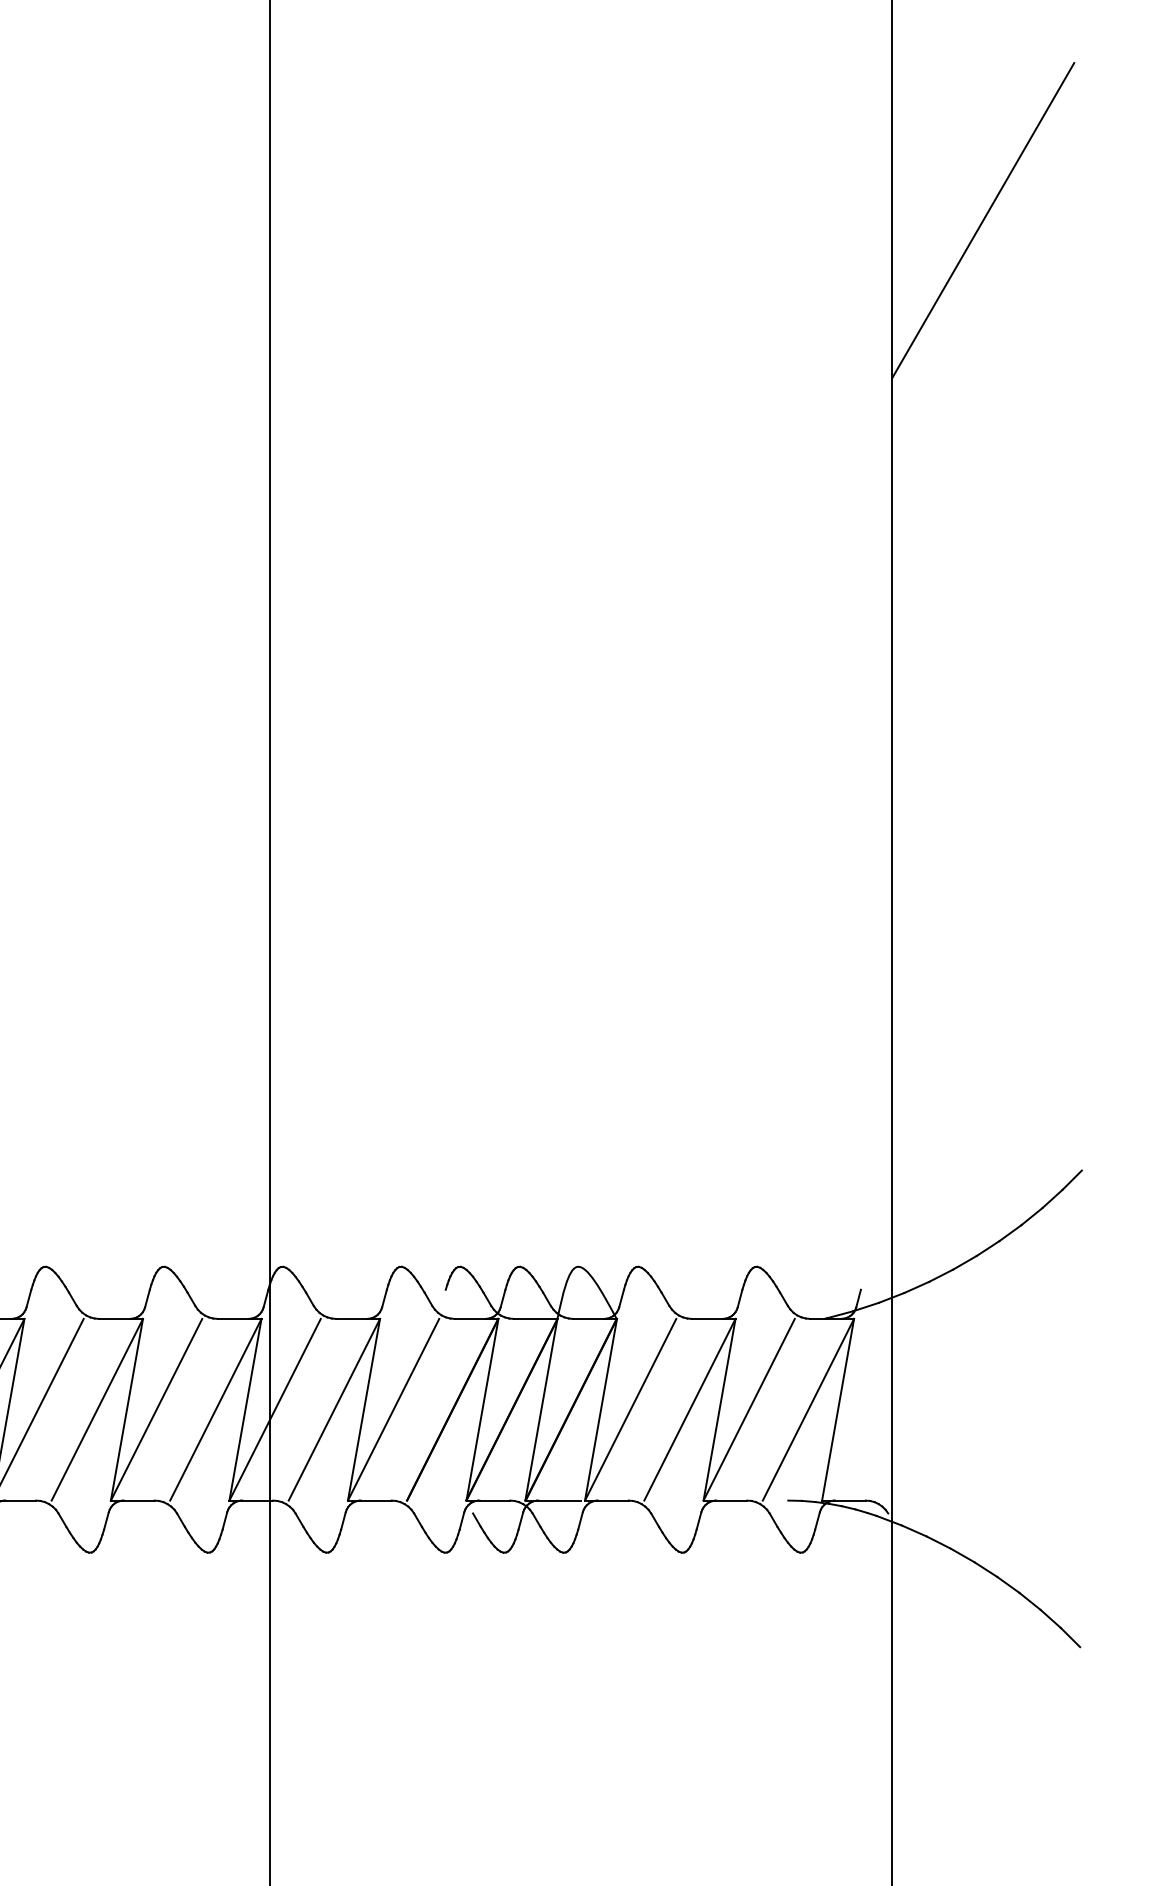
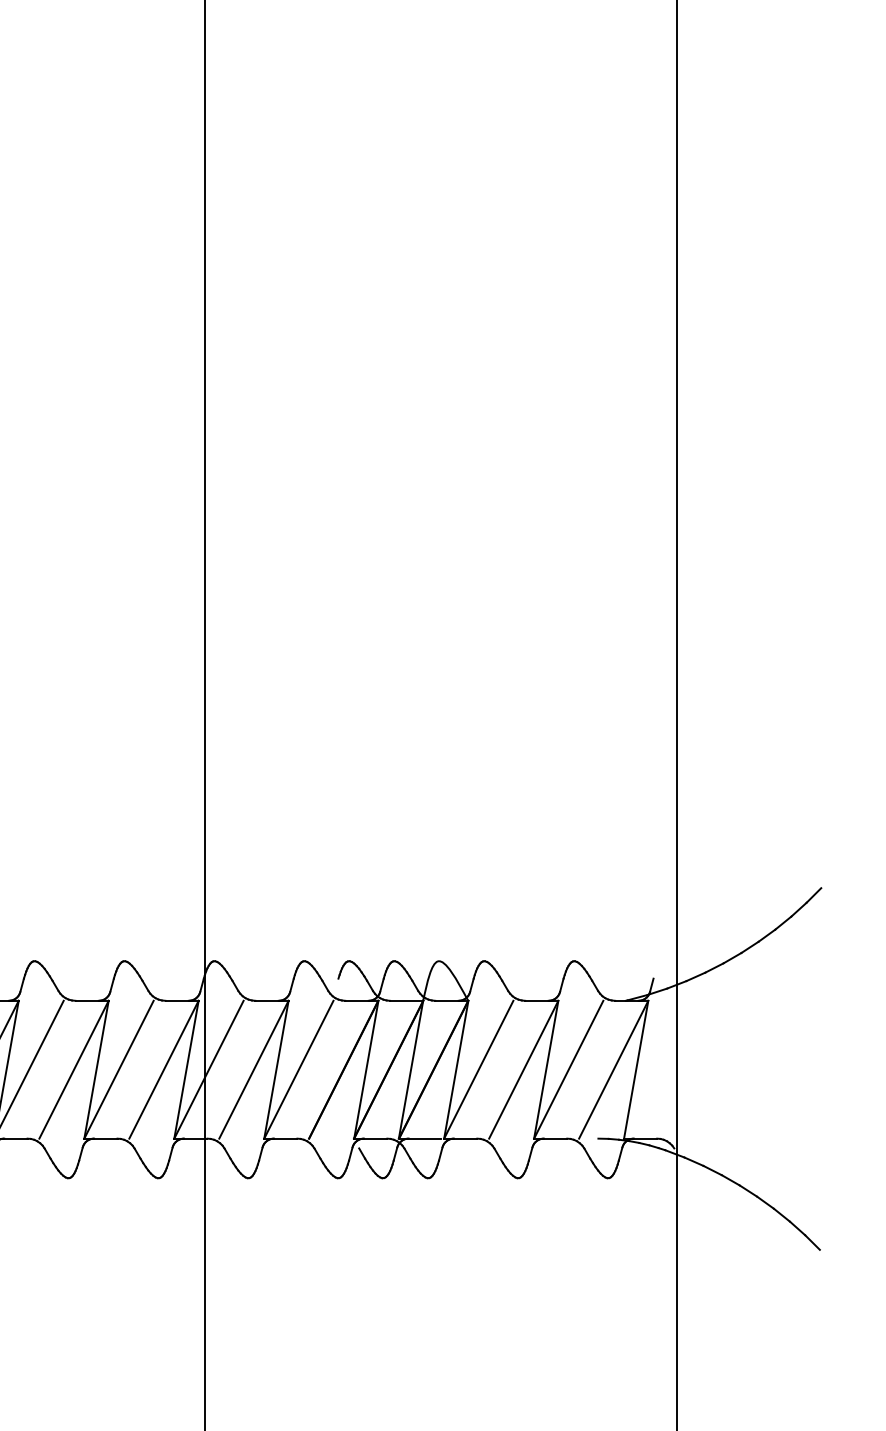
line: (983, 219) -> (746, 166), removed

